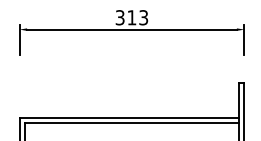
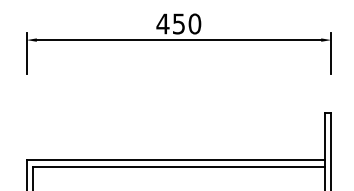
text: (131, 17) -> (178, 23), 313 -> 450

